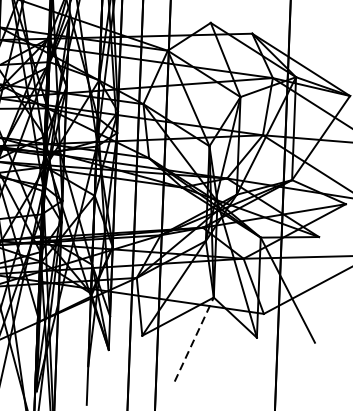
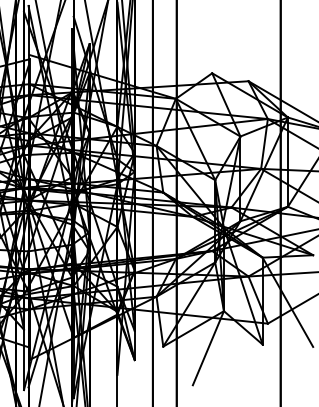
line: (194, 338) -> (208, 347), dashed -> solid

